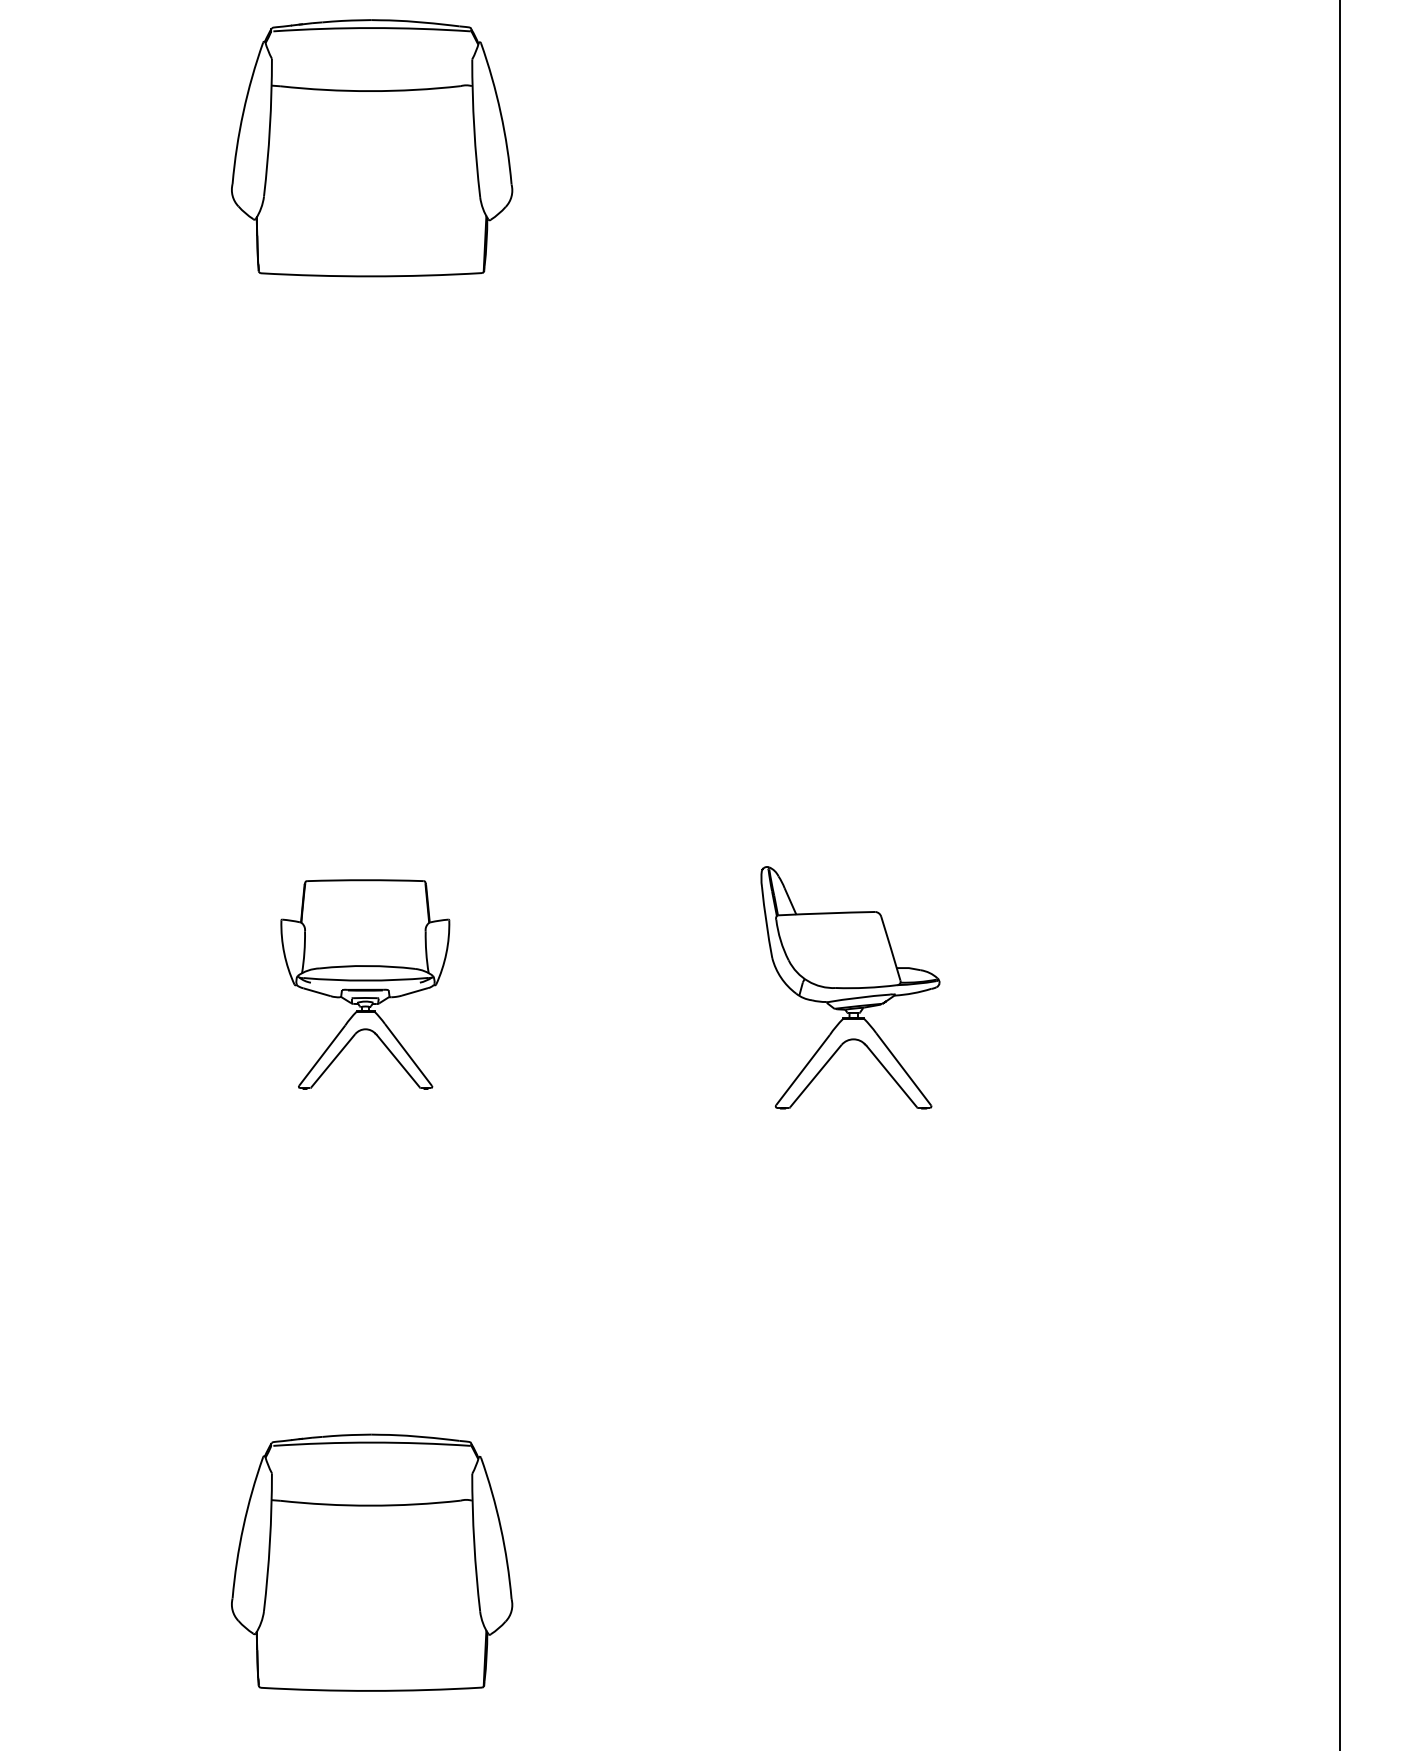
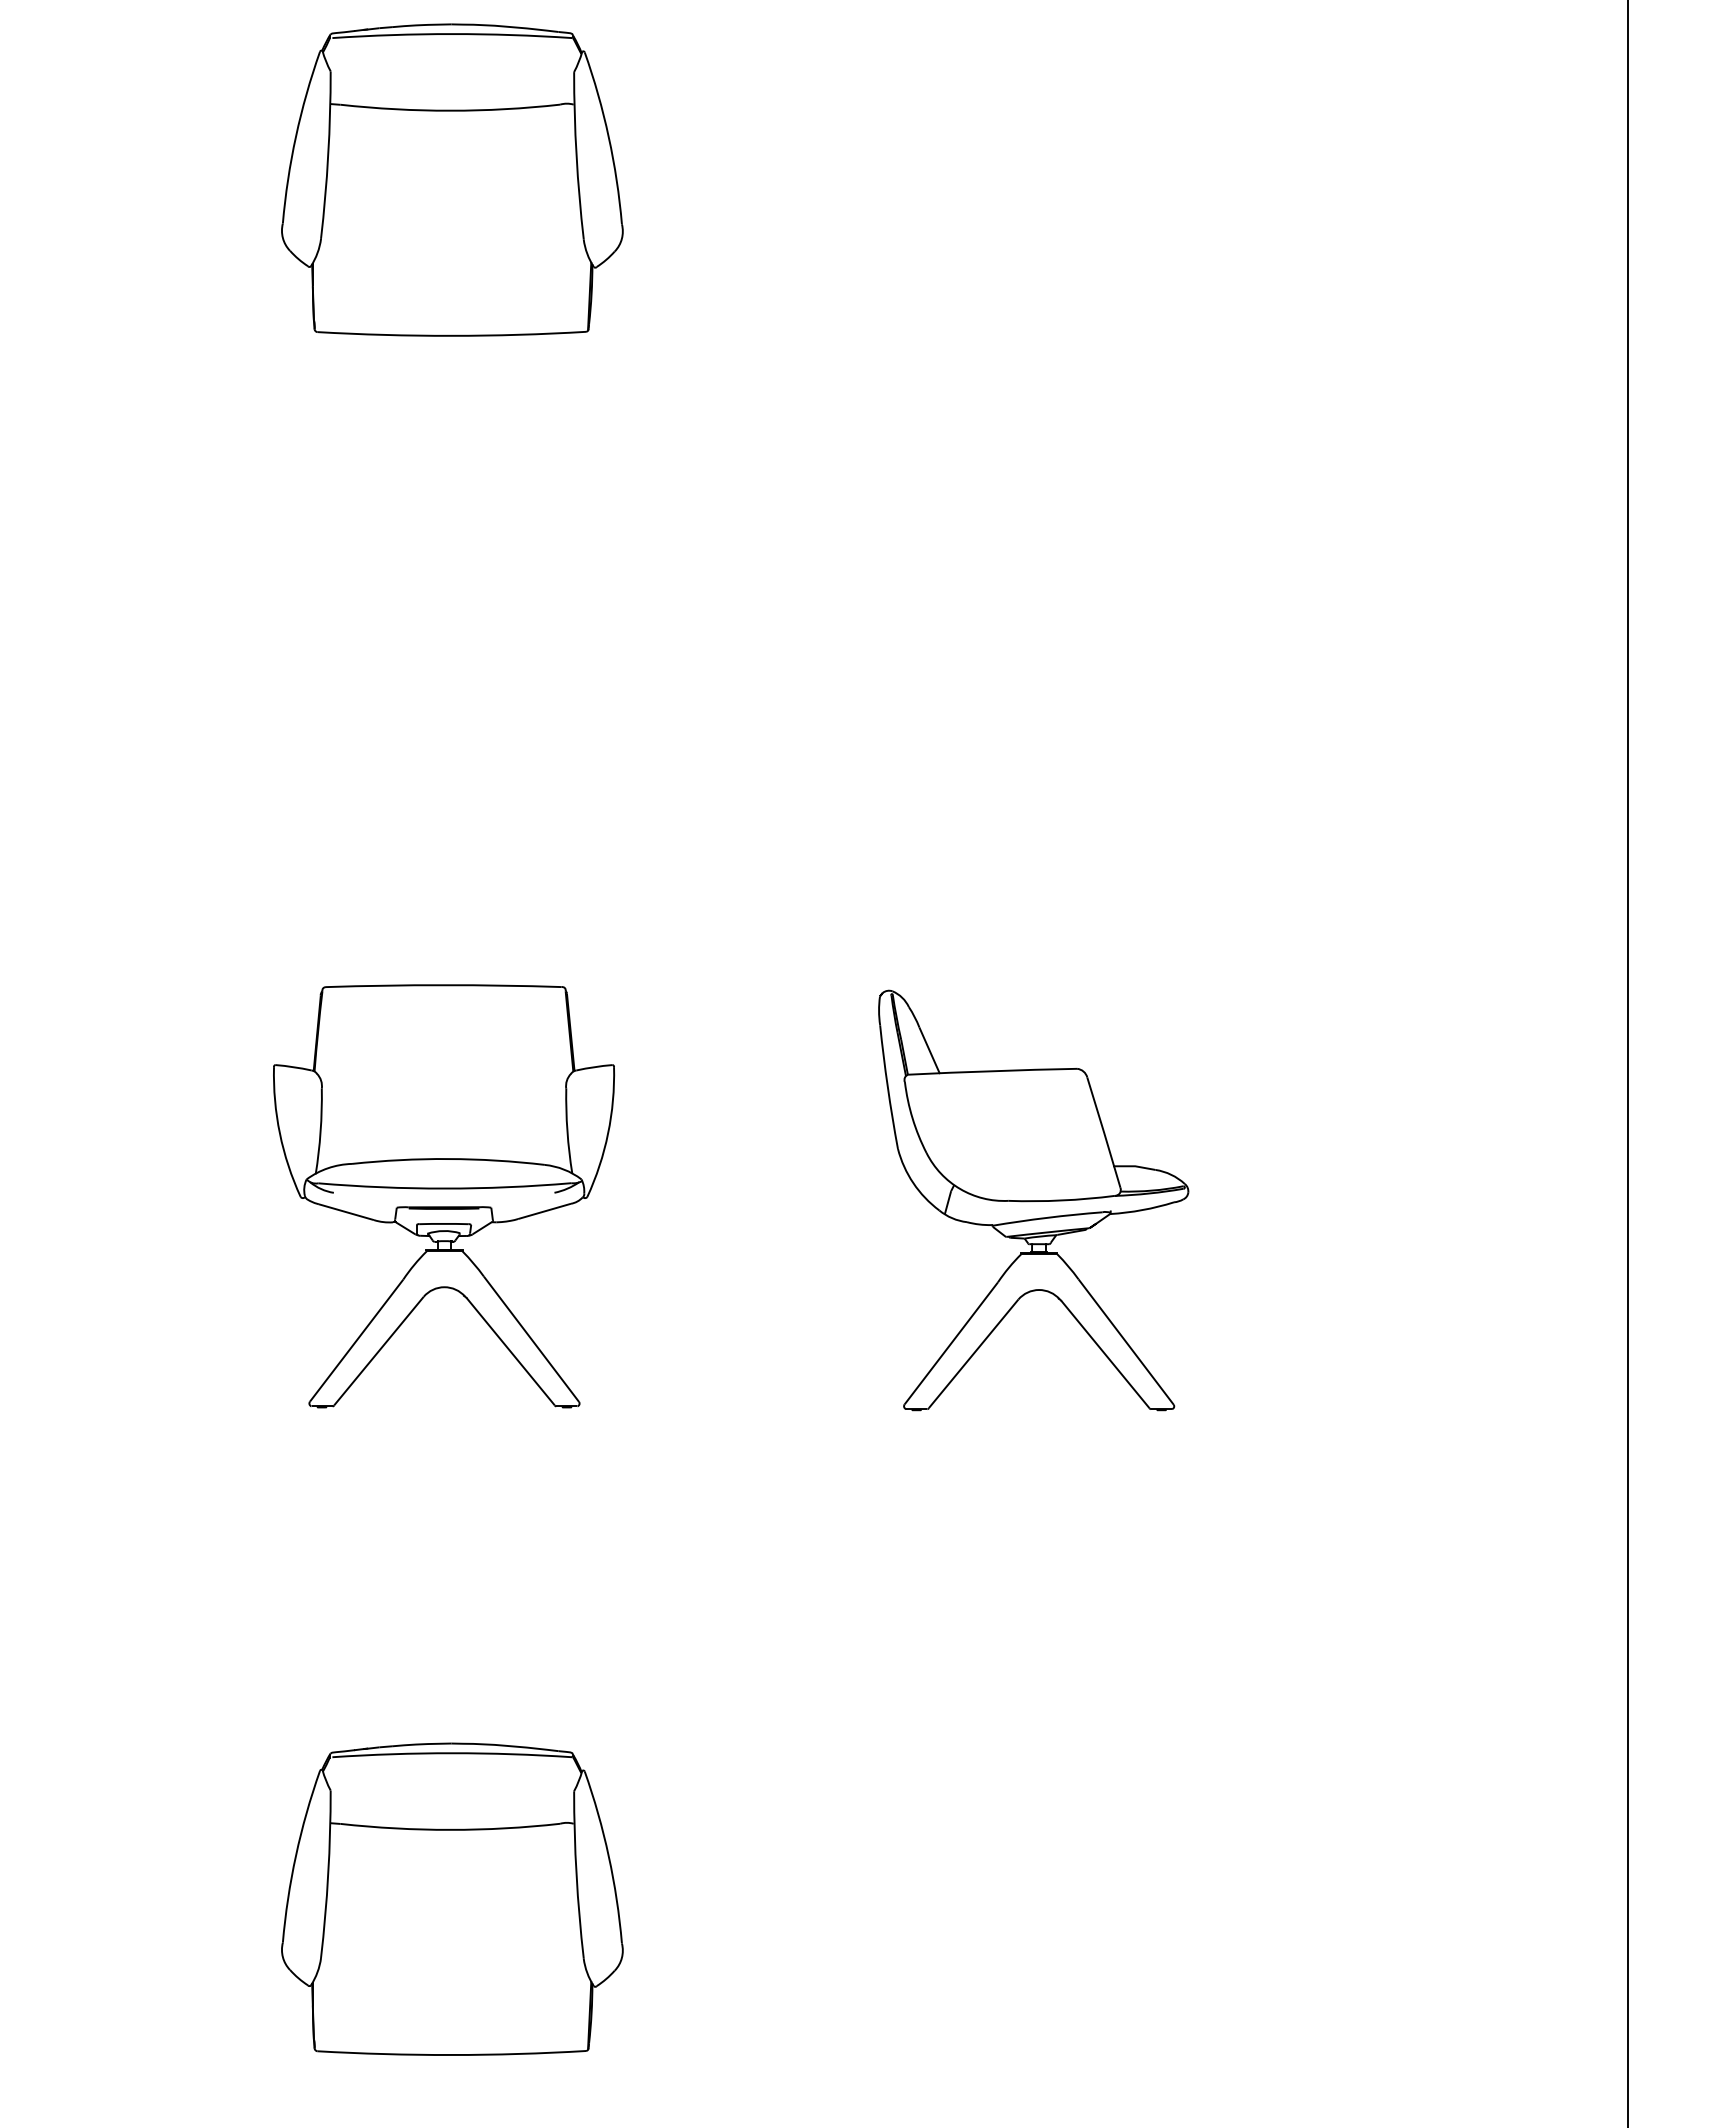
part: (365, 984) -> (444, 1196), size x1.67
part: (850, 987) -> (1033, 1200), size x1.43

